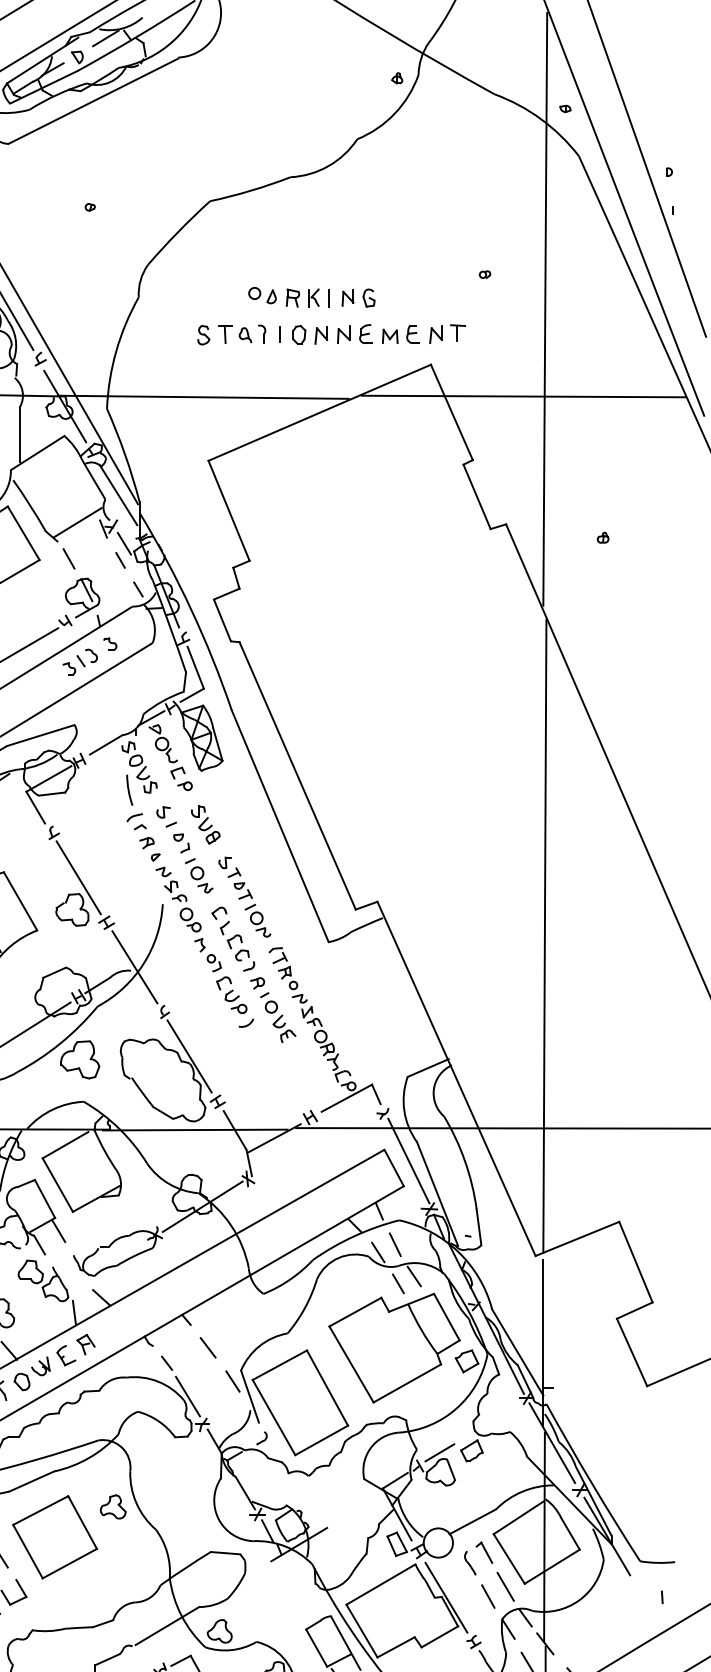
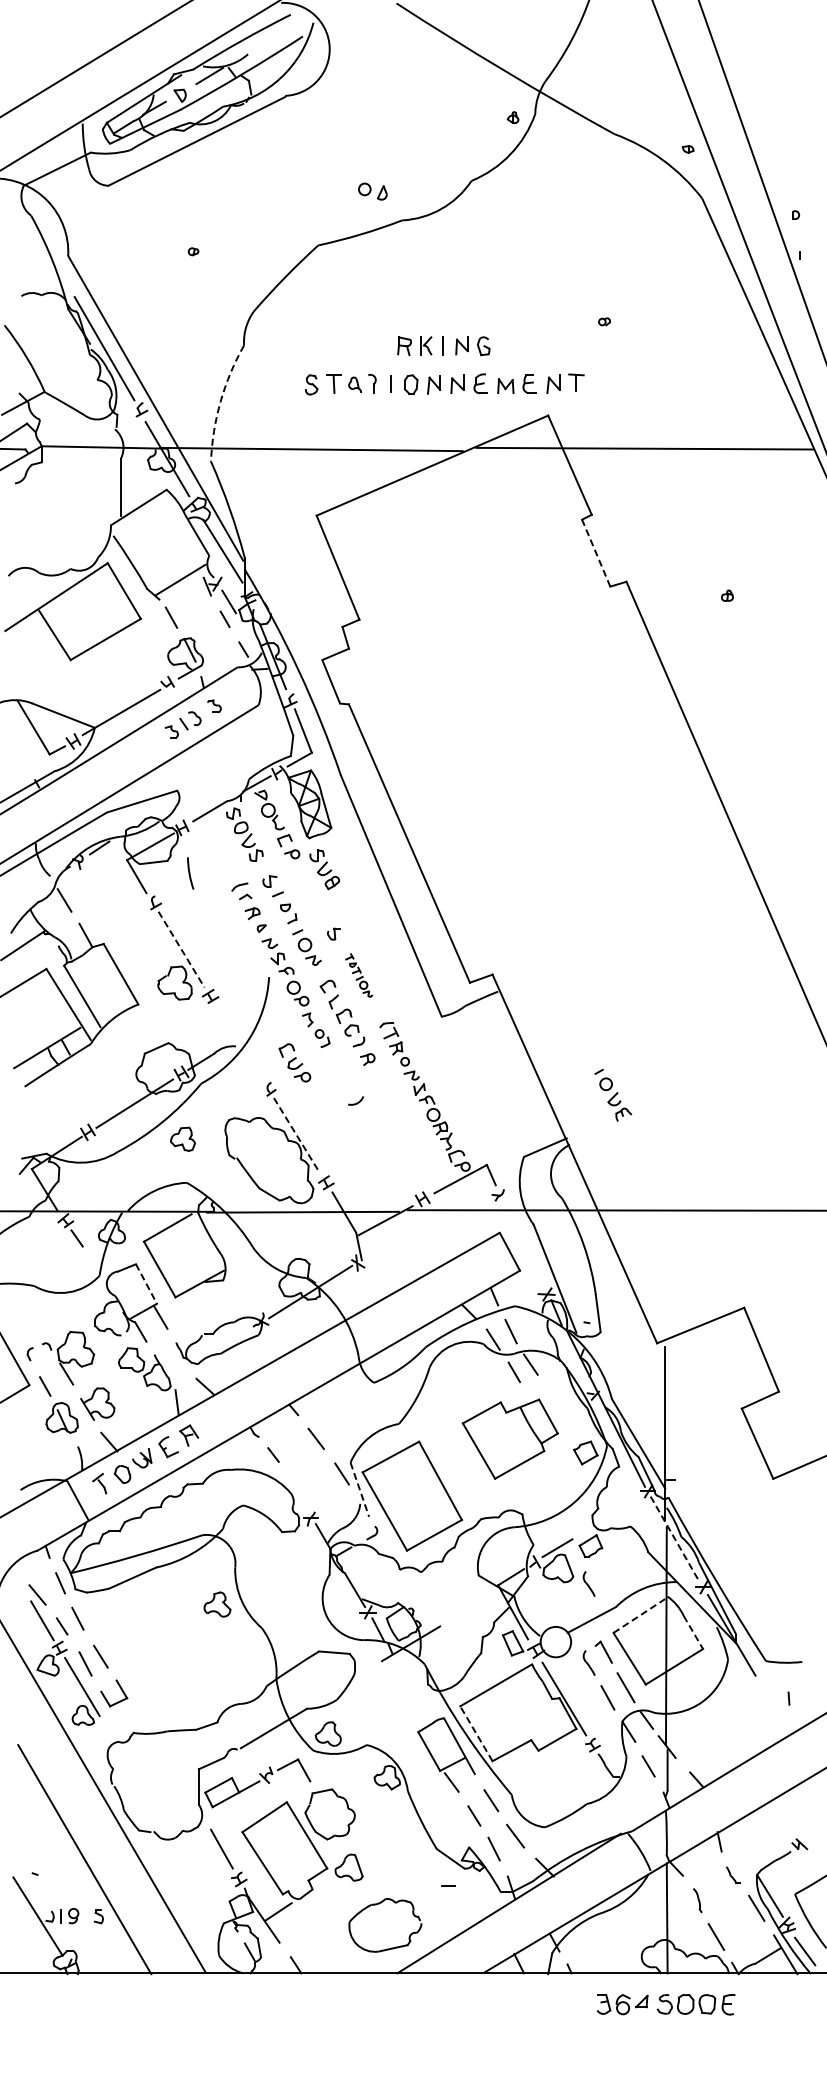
part: (262, 295) -> (372, 191), moved
line: (545, 308) -> (667, 357), removed
arc: (116, 351) -> (220, 401), solid -> dashed
line: (477, 496) -> (596, 552), solid -> dashed
arc: (129, 790) -> (190, 873), moved
part: (205, 824) -> (324, 869), moved
line: (78, 878) -> (181, 950), solid -> dashed
part: (248, 902) -> (358, 975), size x0.6
line: (544, 936) -> (666, 1010), removed
line: (134, 966) -> (239, 1042), removed
part: (231, 994) -> (294, 1062), moved
part: (278, 1016) -> (613, 1094), moved
line: (189, 1056) -> (296, 1135), solid -> dashed
part: (79, 1060) -> (182, 1139), size x0.6
line: (408, 1161) -> (524, 1244), removed
line: (45, 1199) -> (146, 1284), solid -> dashed
part: (394, 1347) -> (510, 1438), size x0.7
line: (187, 1396) -> (294, 1489), removed
line: (249, 1396) -> (359, 1489), solid -> dashed
line: (552, 1443) -> (674, 1538), solid -> dashed
part: (469, 1486) -> (588, 1583), added
line: (518, 1517) -> (639, 1615), solid -> dashed
line: (570, 1533) -> (693, 1632), solid -> dashed
part: (54, 1536) -> (156, 1635), removed
line: (362, 1630) -> (476, 1733), solid -> dashed

